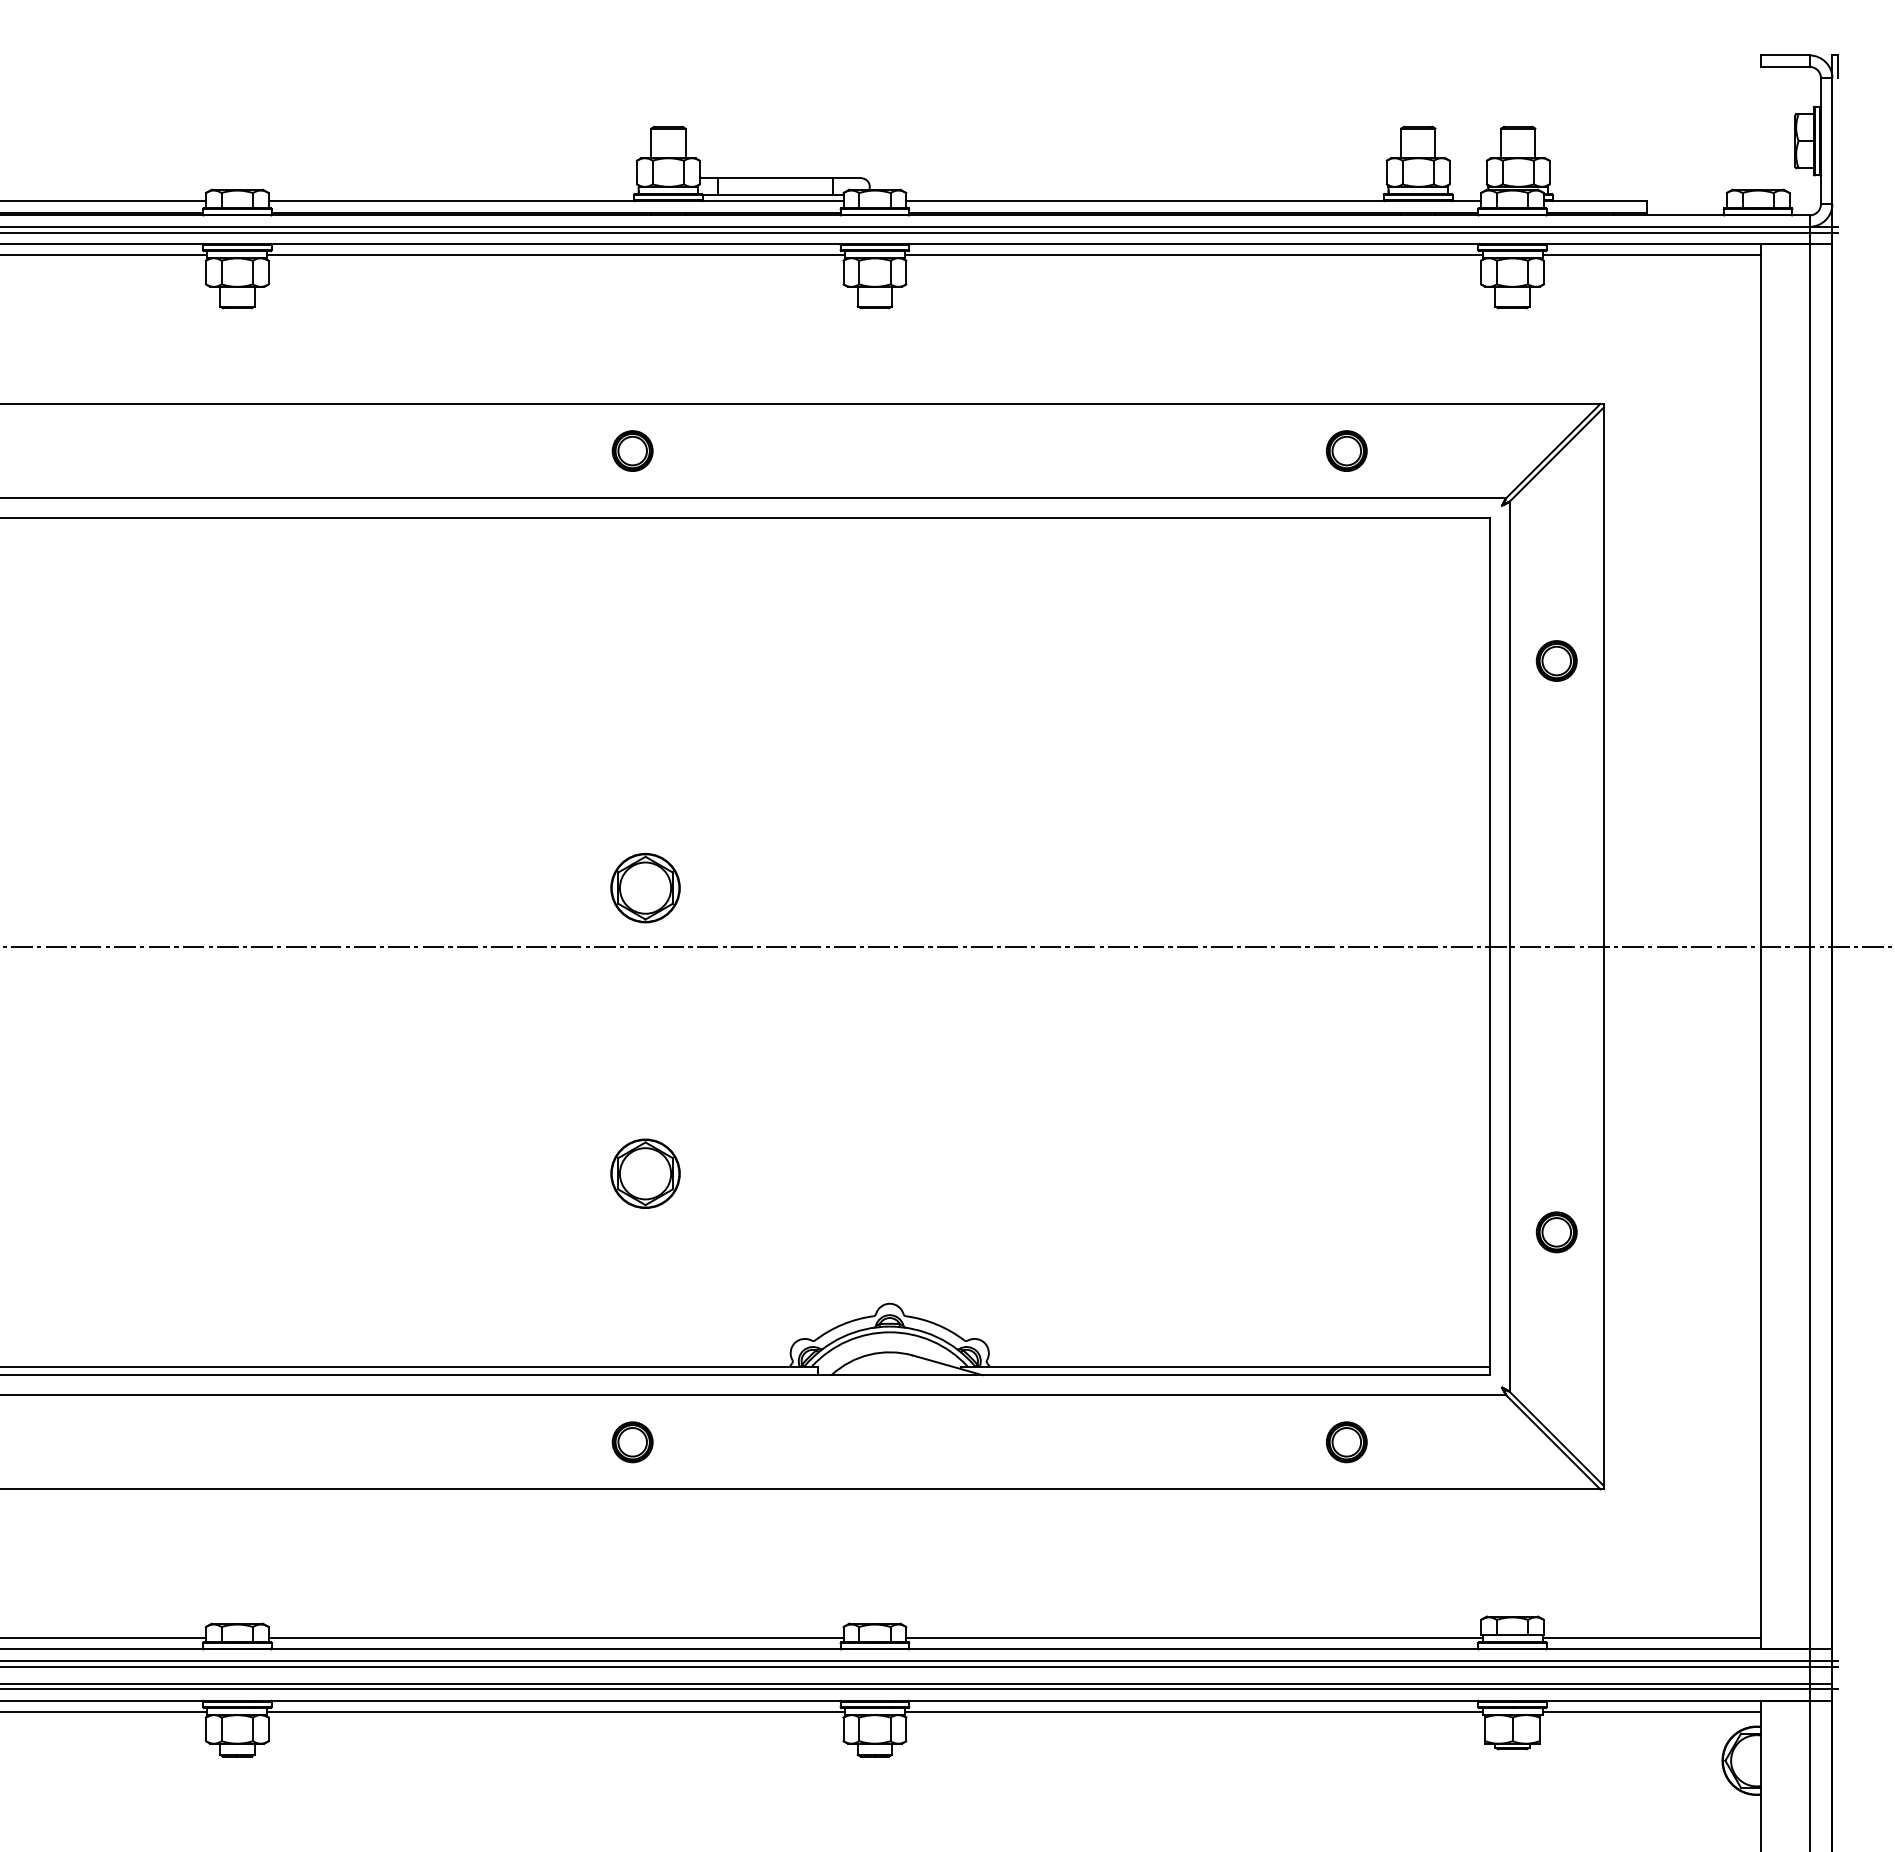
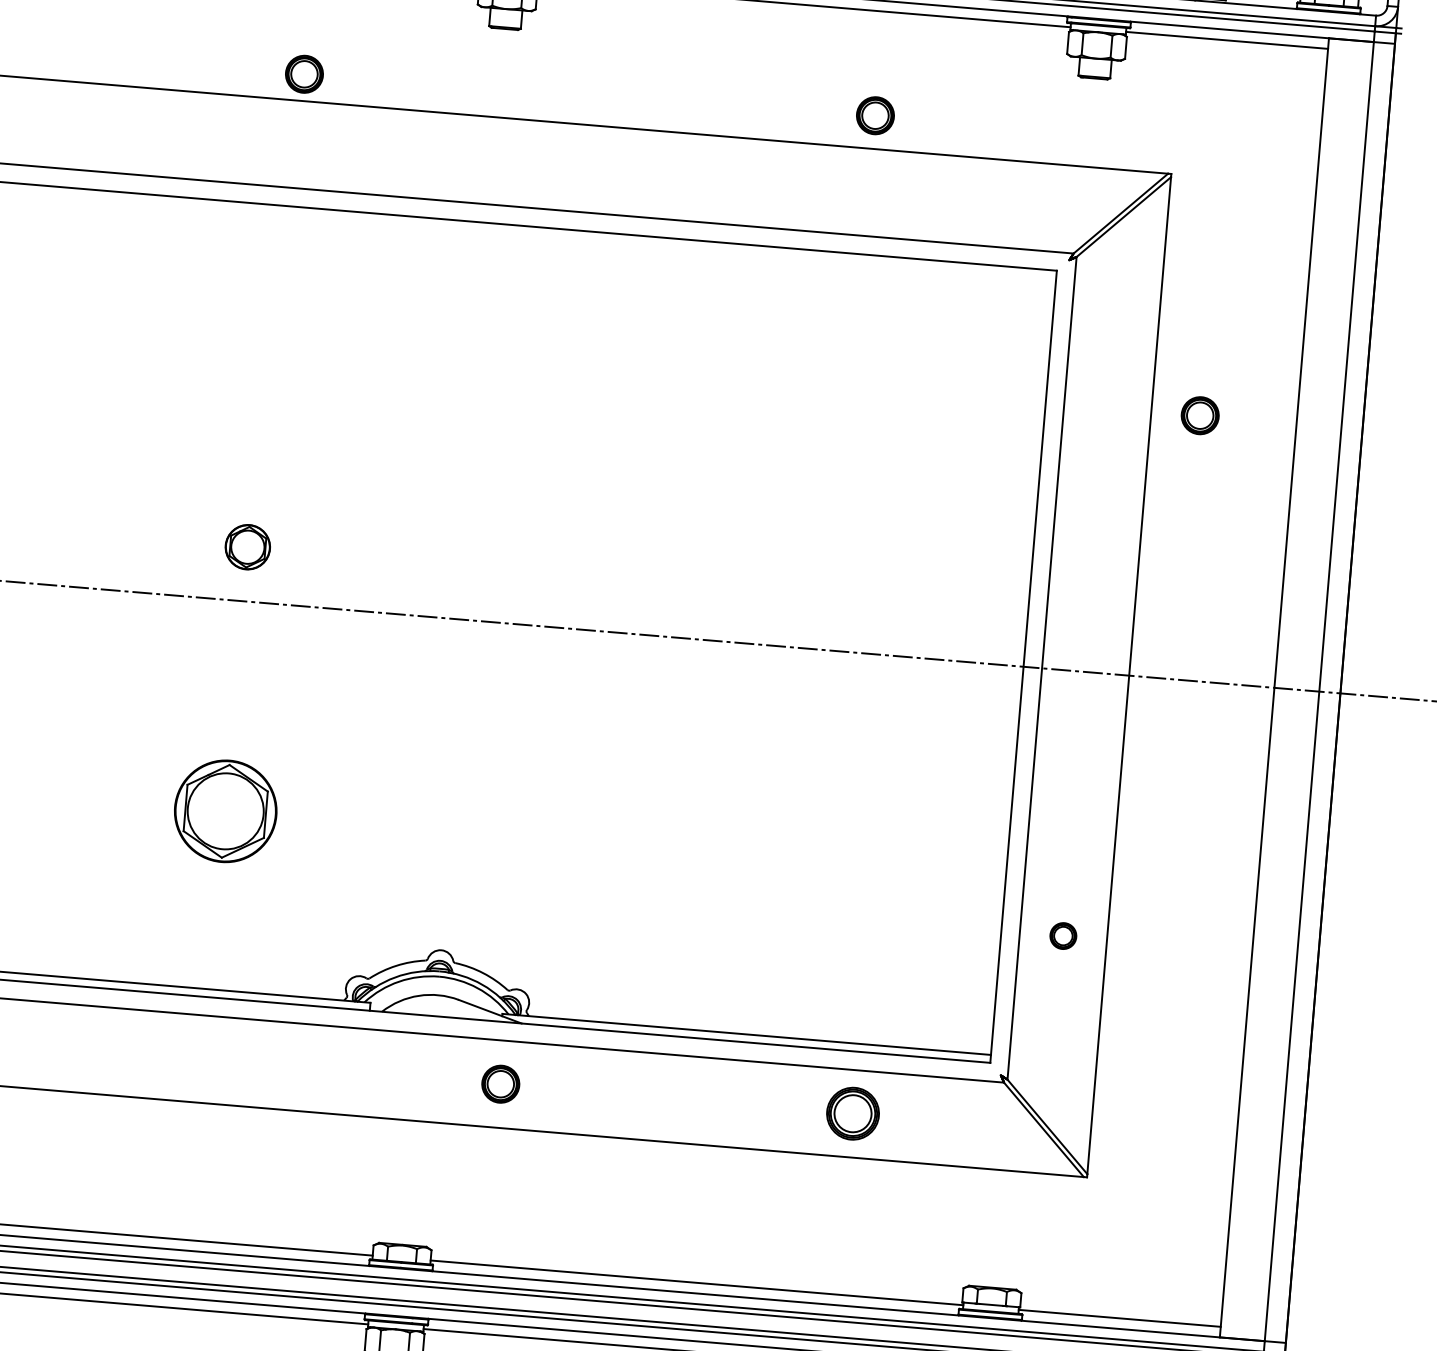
part: (632, 450) -> (304, 73), moved
part: (1346, 450) -> (875, 115), moved
part: (1556, 660) -> (1200, 415), moved
part: (645, 888) -> (247, 547), size x0.7
part: (645, 1173) -> (225, 810), size x1.6
part: (1556, 1232) -> (1063, 936), size x0.7
part: (632, 1442) -> (500, 1084), moved
part: (1346, 1442) -> (852, 1113), size x1.4

